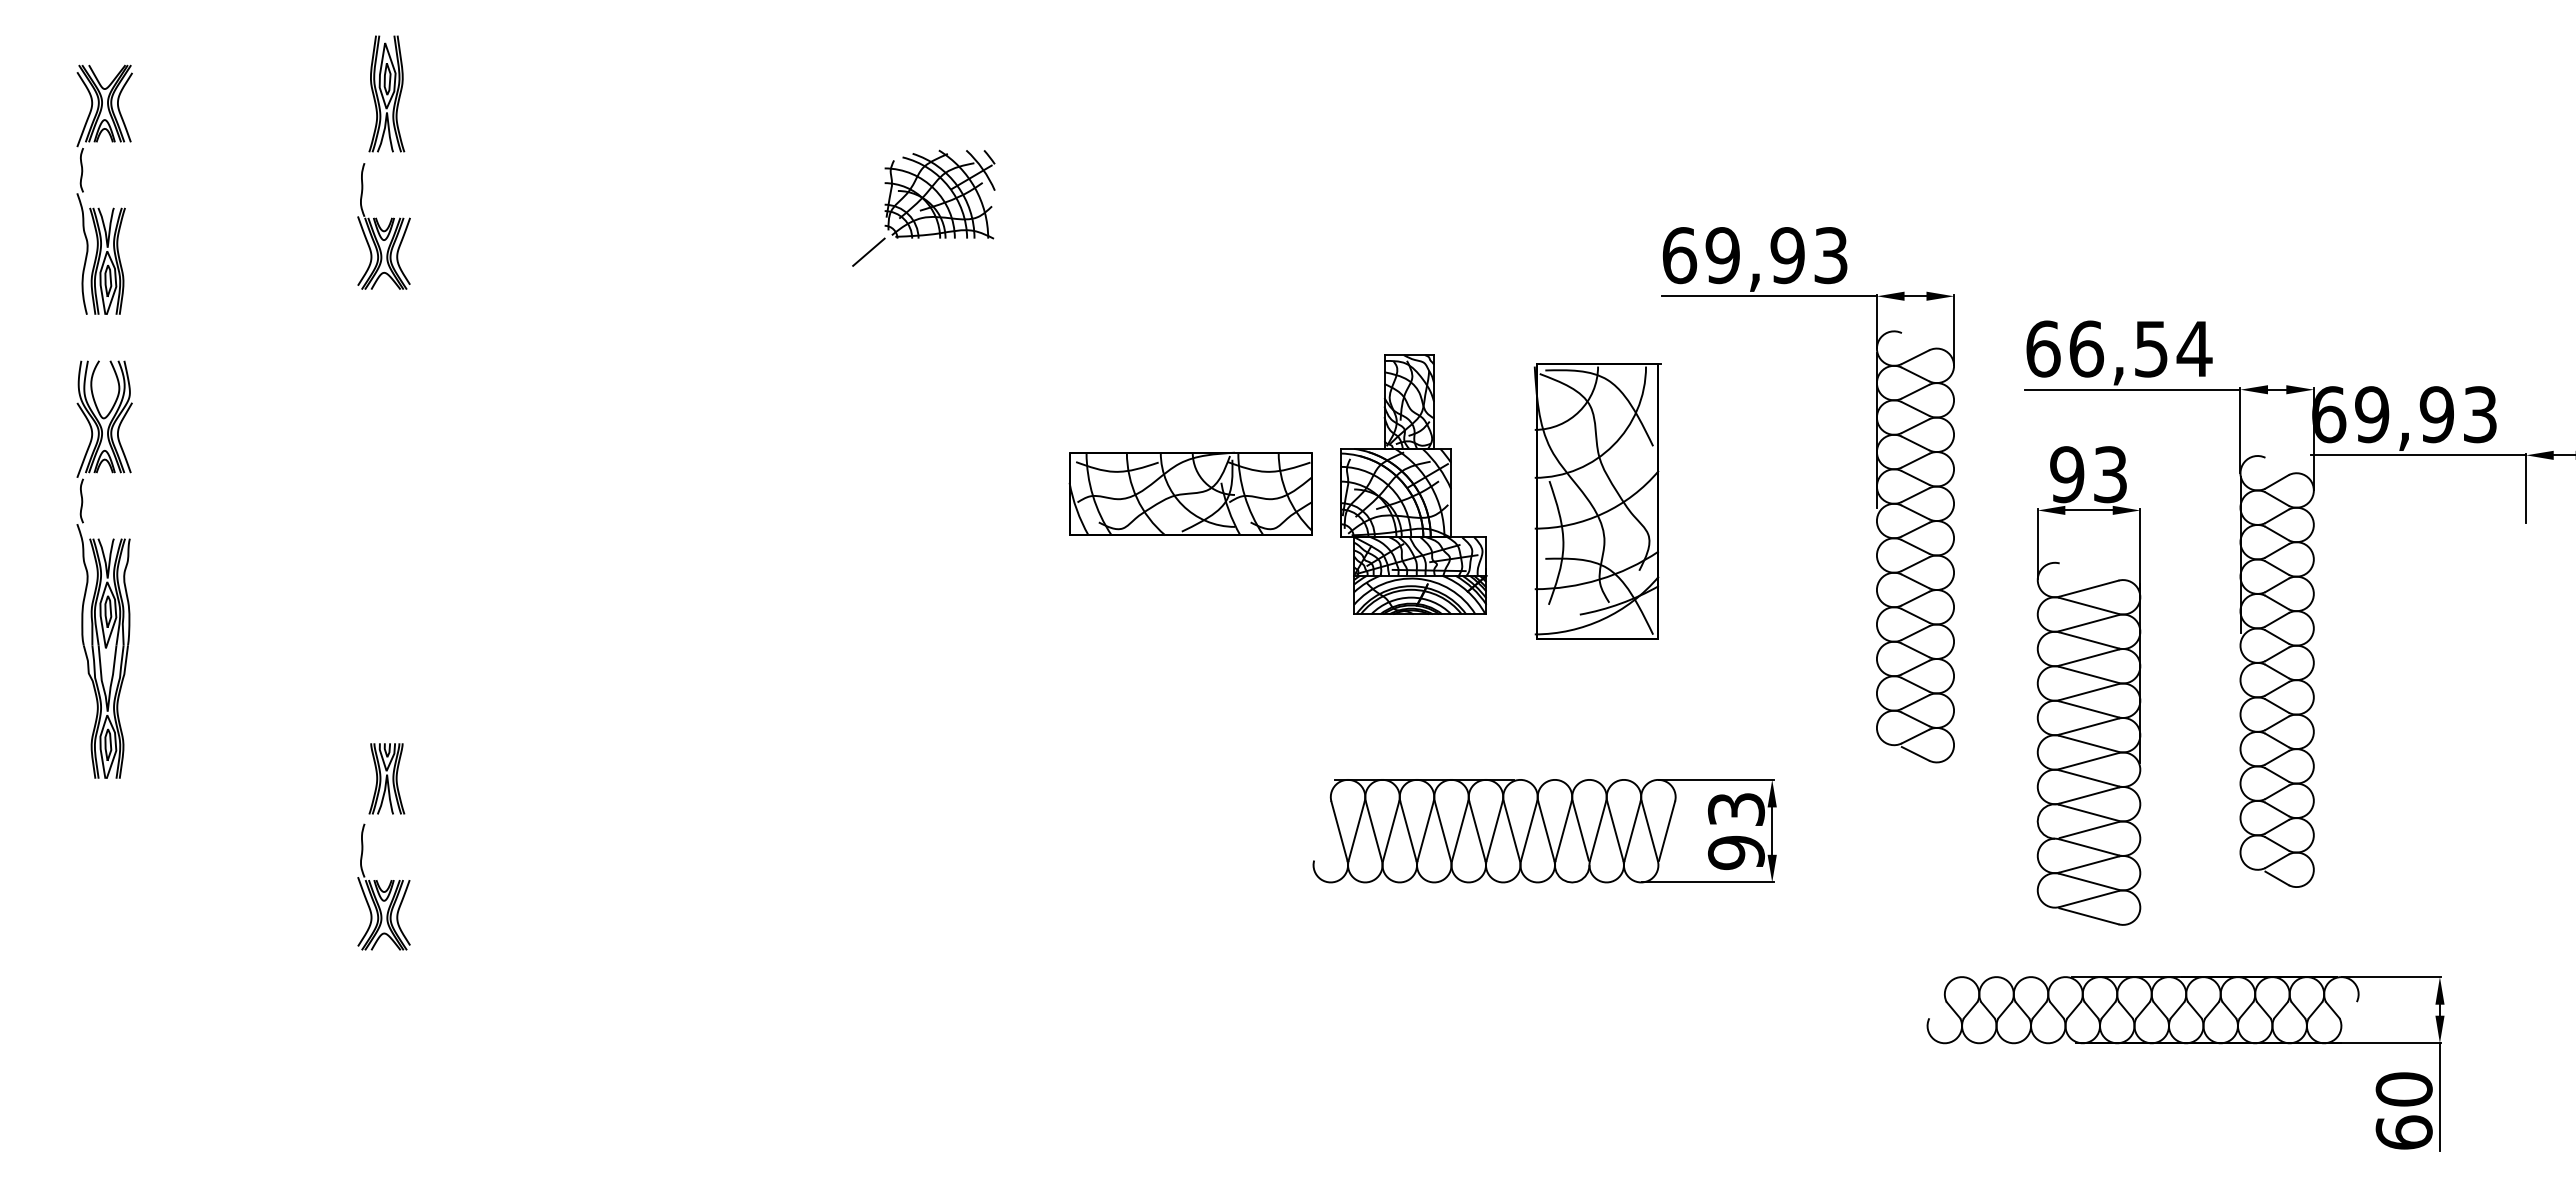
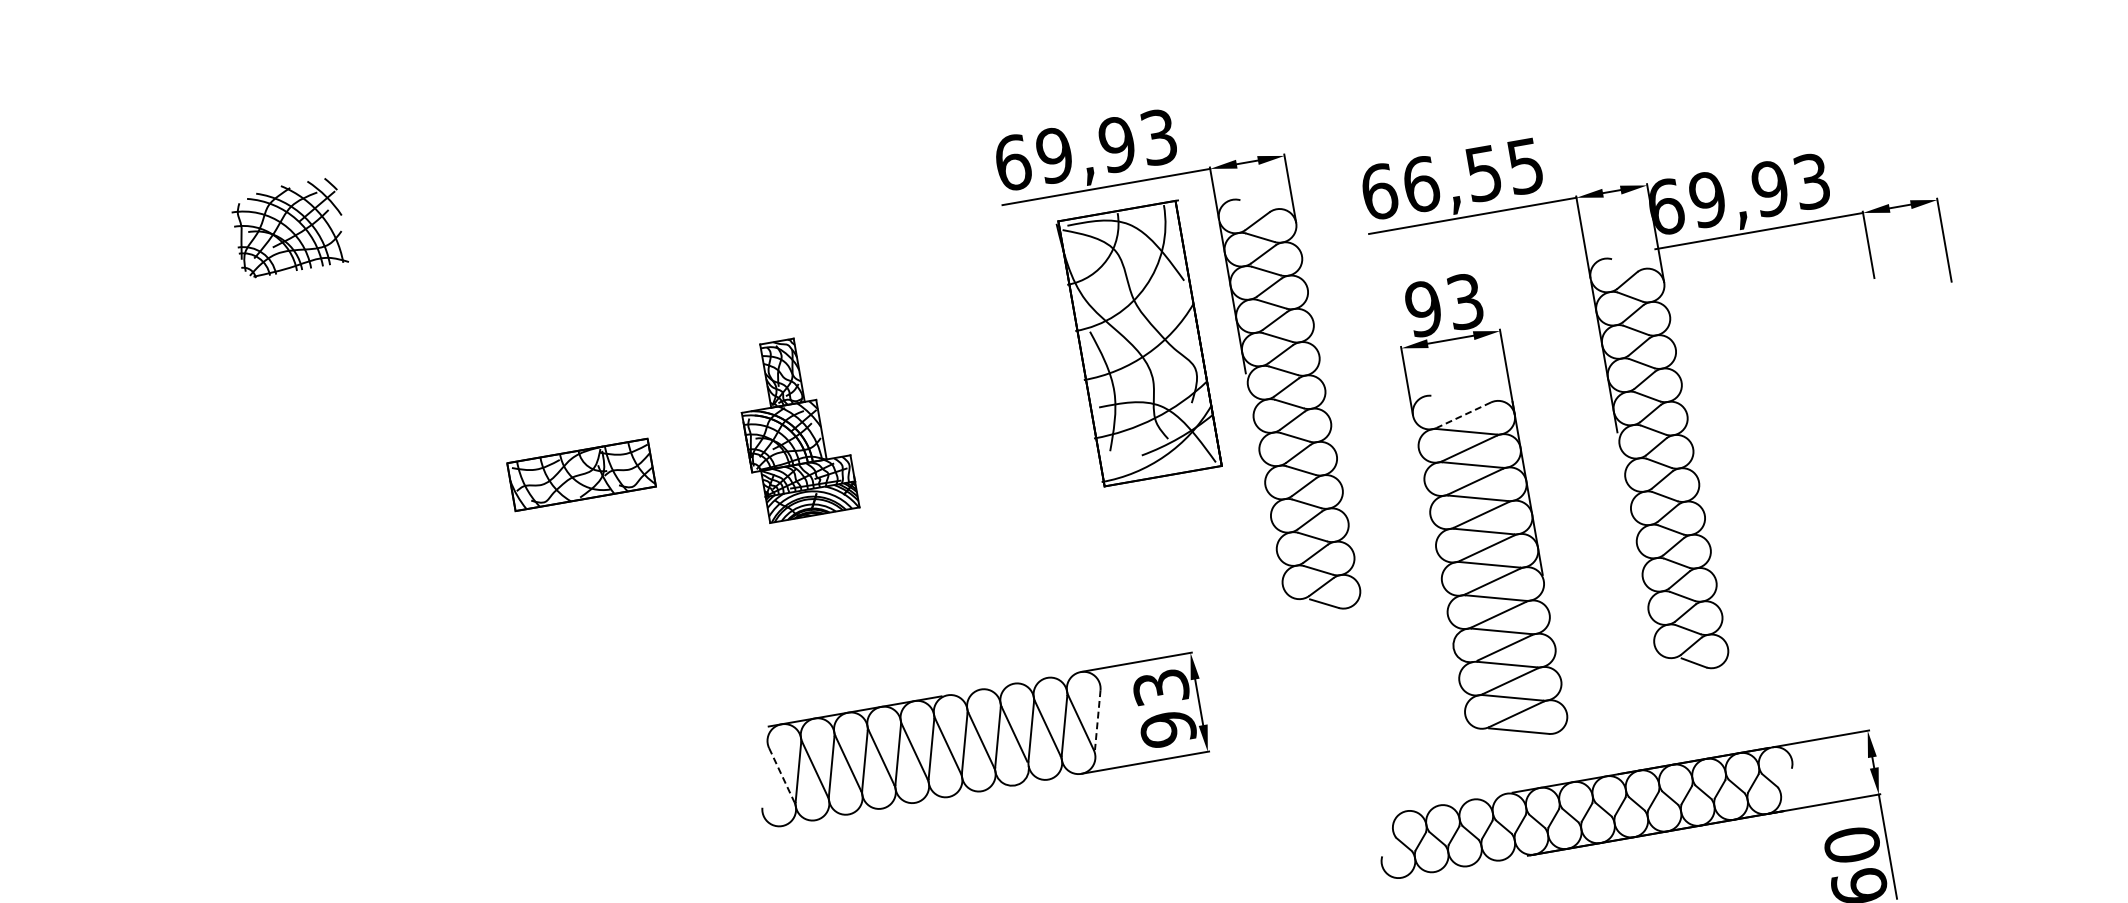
line: (868, 251) -> (230, 295), removed
text: (2194, 349) -> (1525, 166), 66,54 -> 66,55
part: (1413, 484) -> (794, 428), size x0.7
part: (1190, 493) -> (581, 474), size x0.6
part: (1597, 501) -> (1139, 343), moved
line: (2089, 588) -> (1464, 414), solid -> dashed
line: (1339, 831) -> (781, 775), solid -> dashed
line: (1667, 831) -> (1098, 720), solid -> dashed

